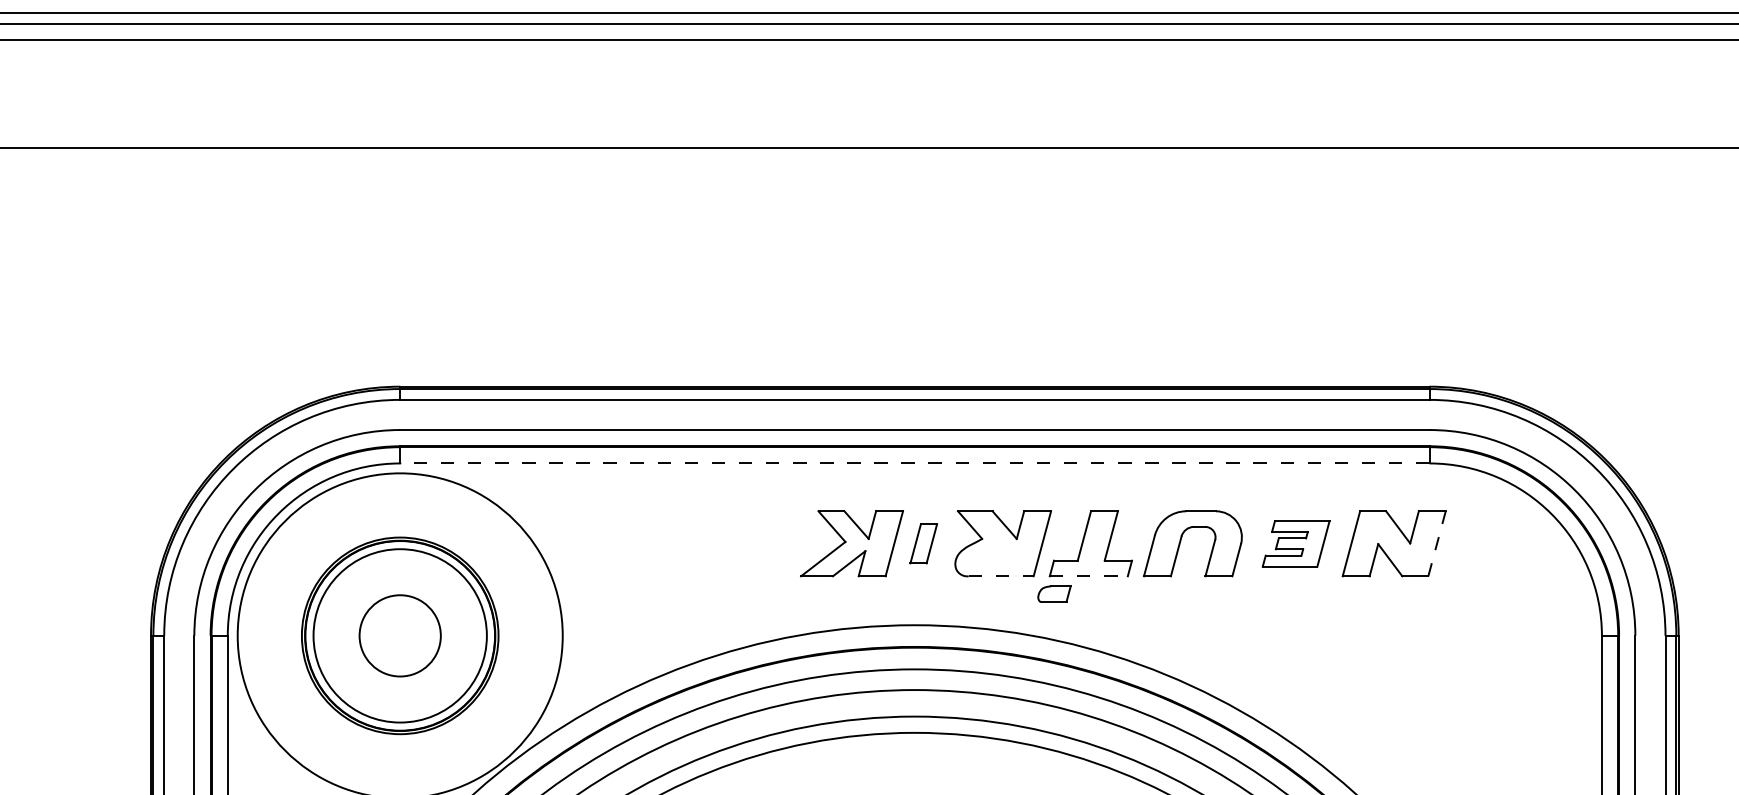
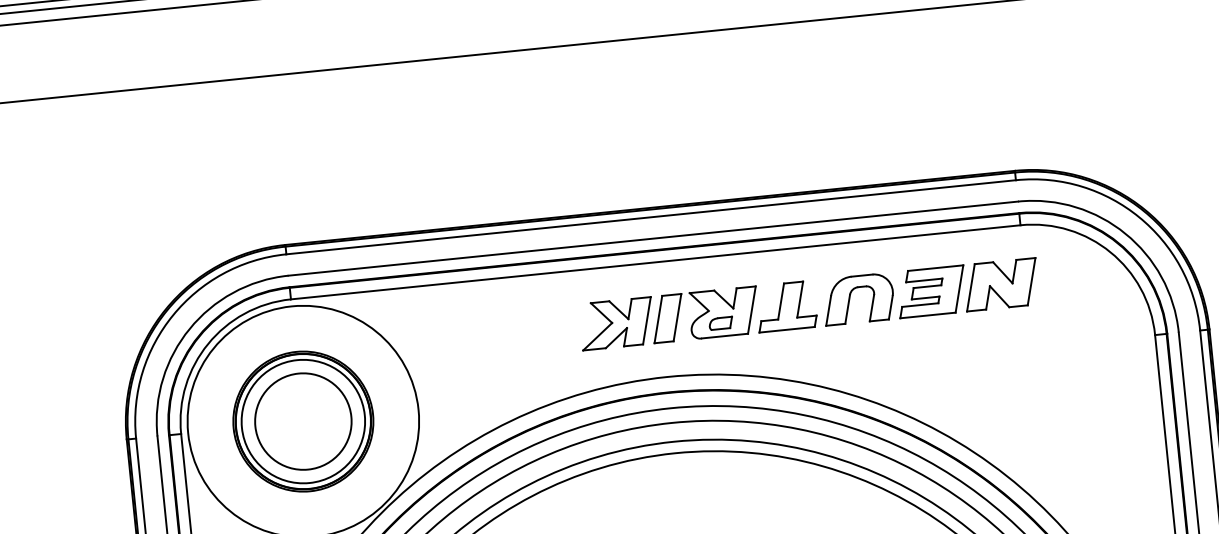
line: (914, 463) -> (655, 262), dashed -> solid
part: (923, 543) -> (667, 318), size x1.67
part: (1295, 543) -> (931, 291), size x1.43
line: (1437, 543) -> (1031, 281), dashed -> solid
line: (1001, 576) -> (725, 336), dashed -> solid
line: (1089, 576) -> (787, 329), dashed -> solid
part: (1054, 593) -> (721, 323), moved
circle: (399, 635) -> (302, 421), size x1.67

